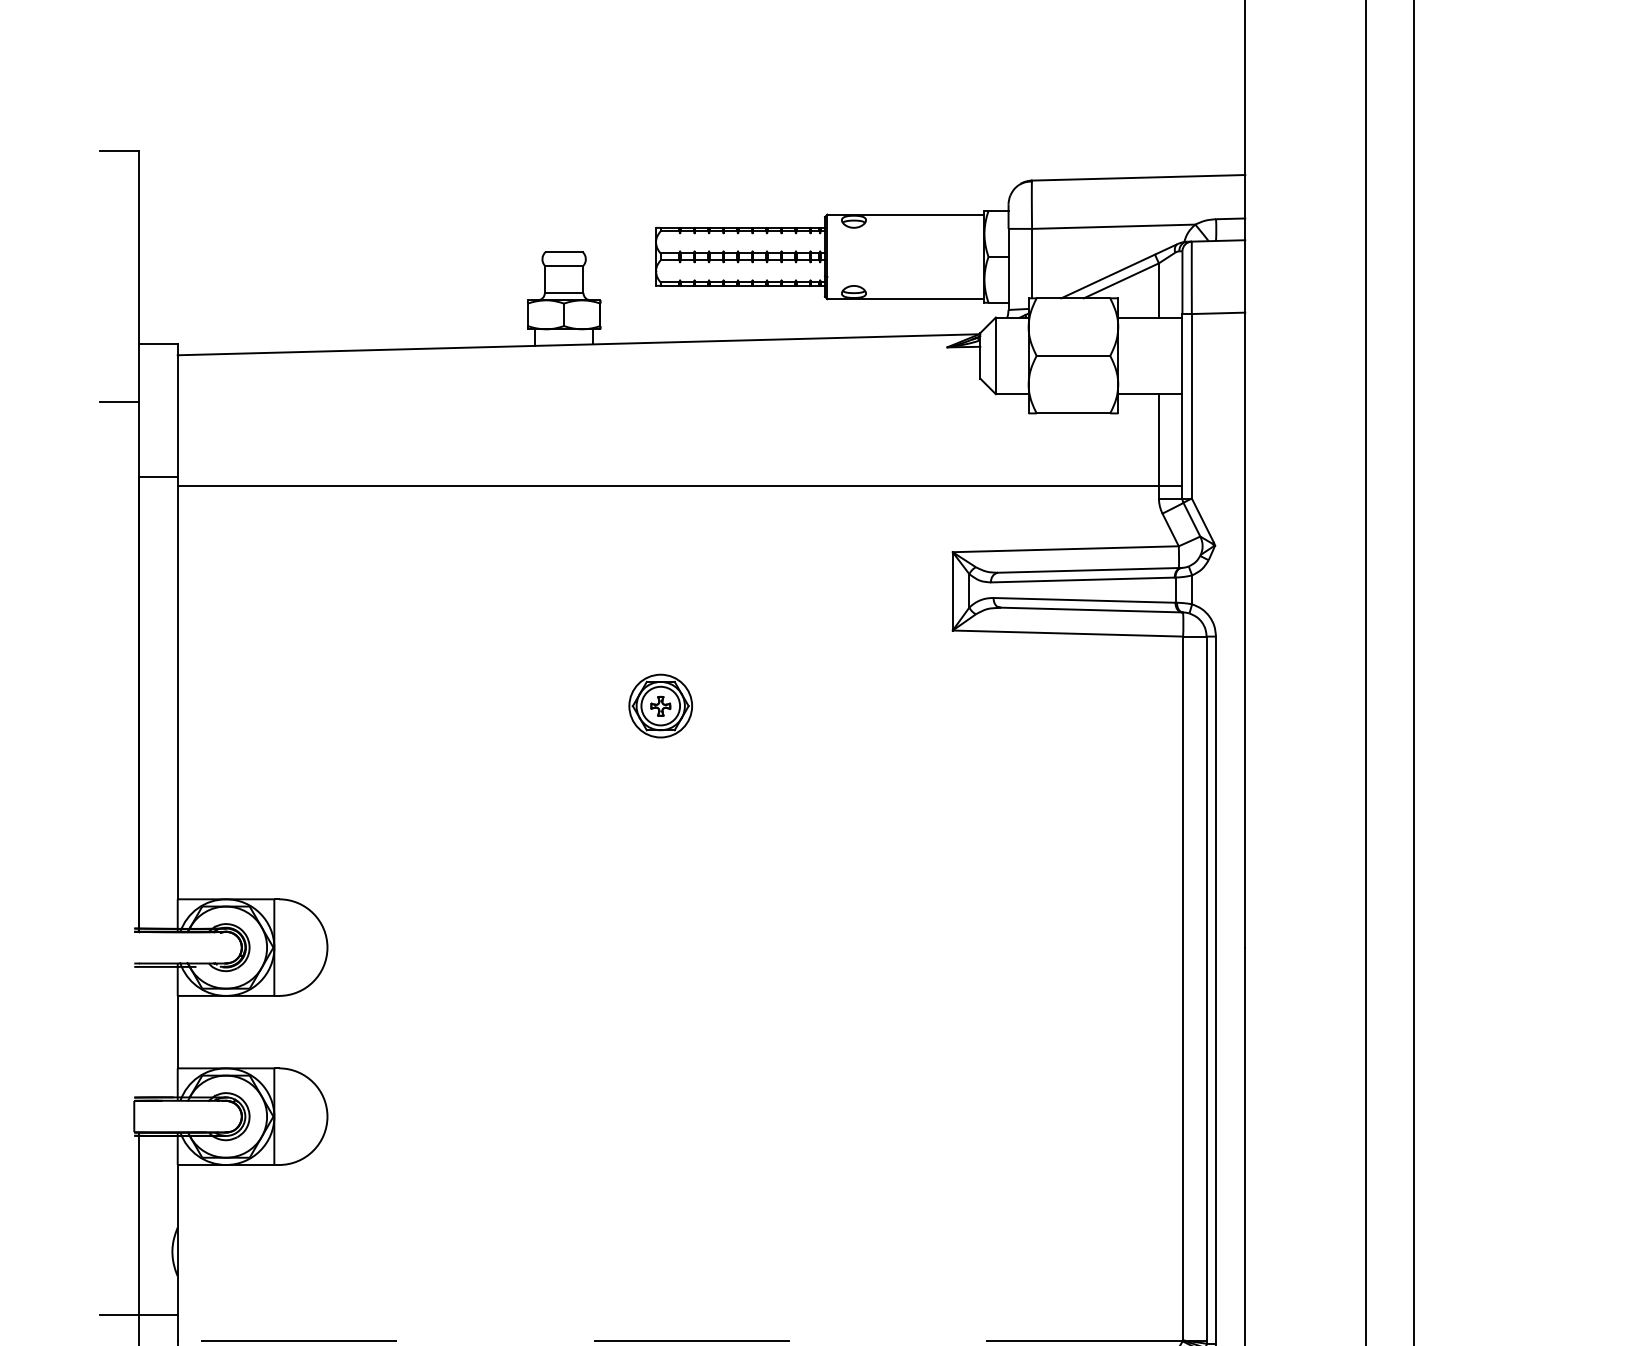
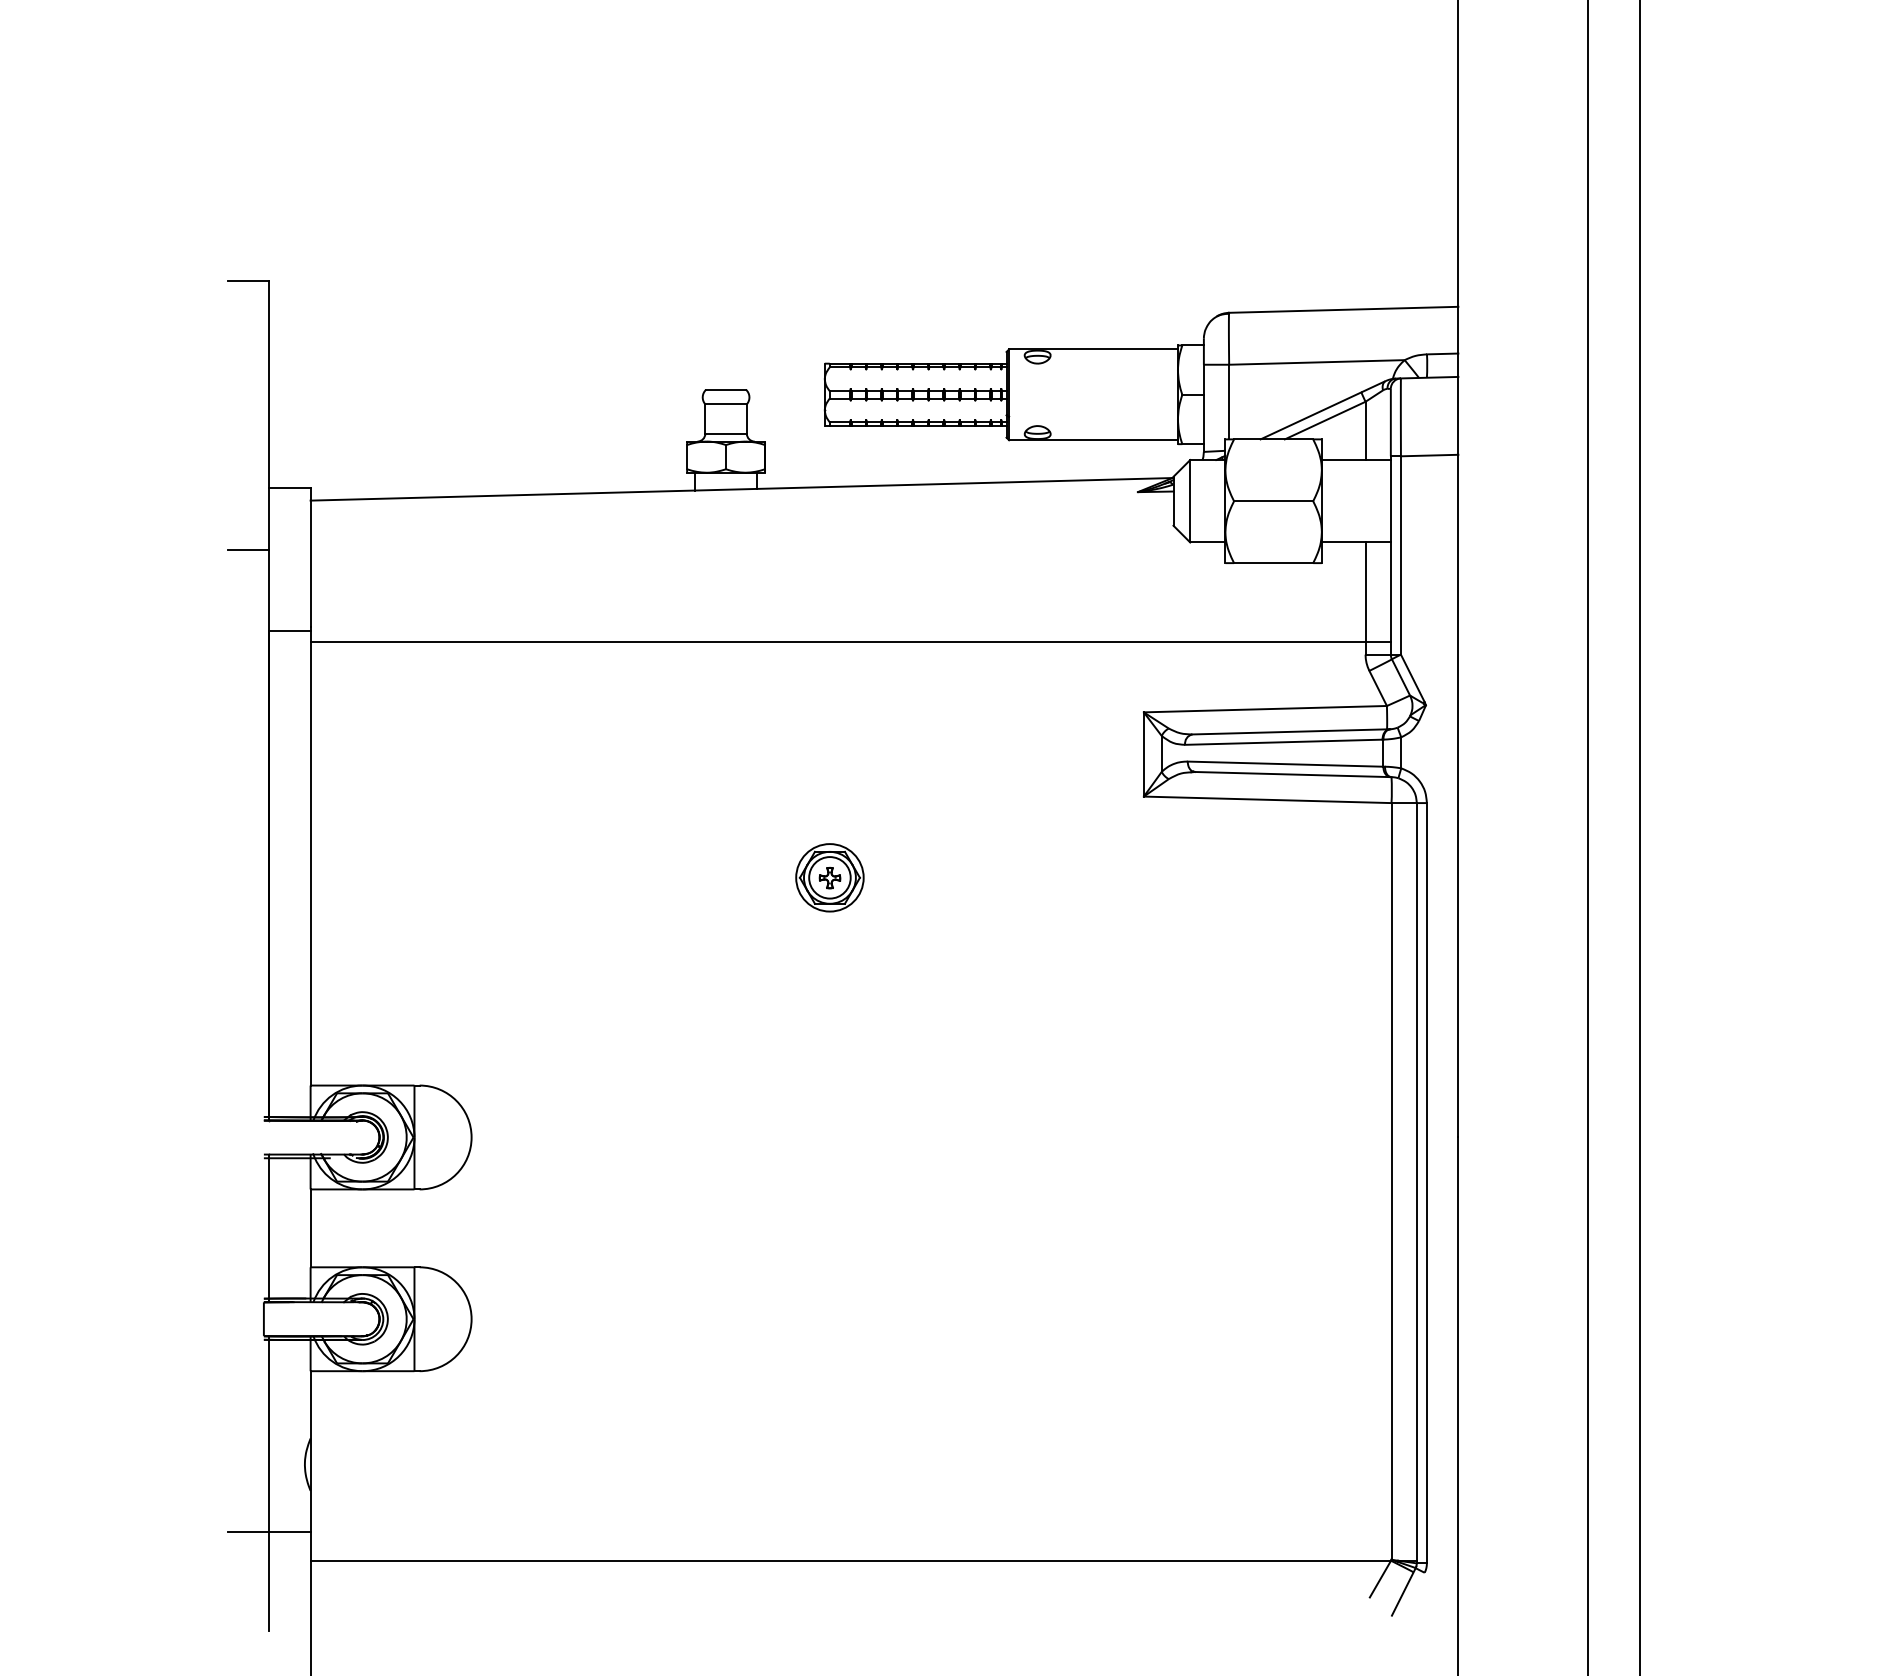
line: (139, 1032) -> (269, 1228), added
line: (679, 1341) -> (850, 1560), dashed -> solid

